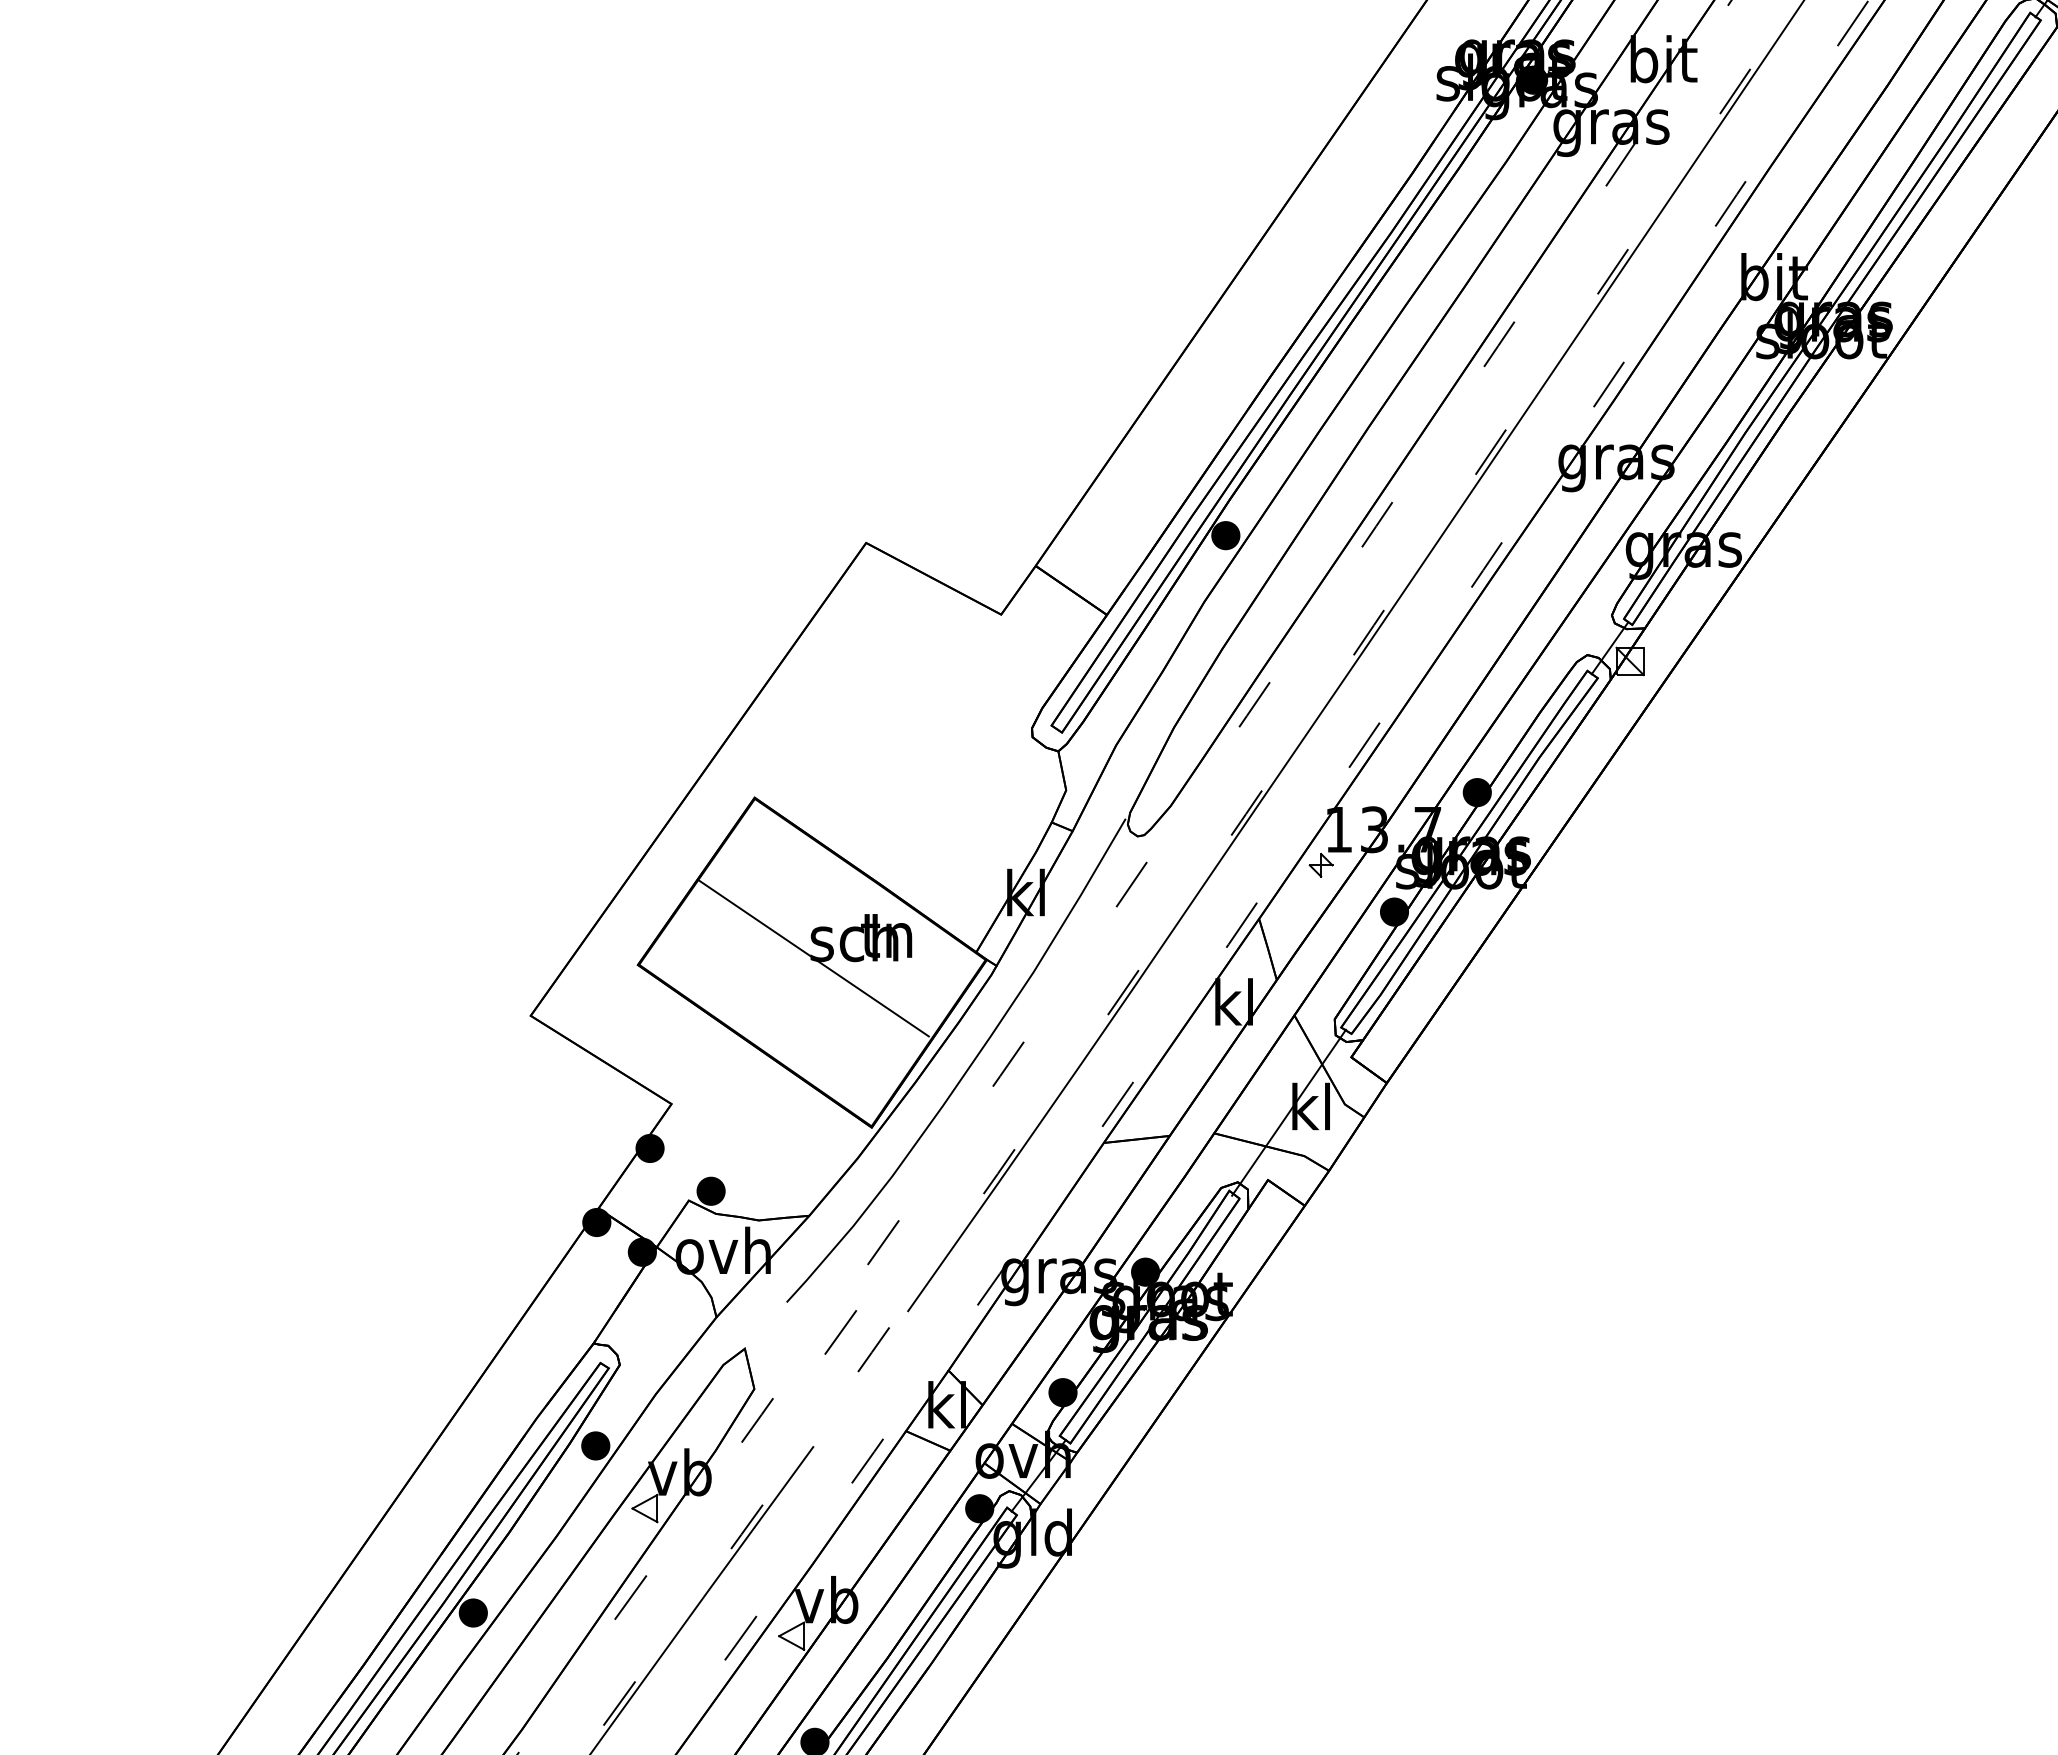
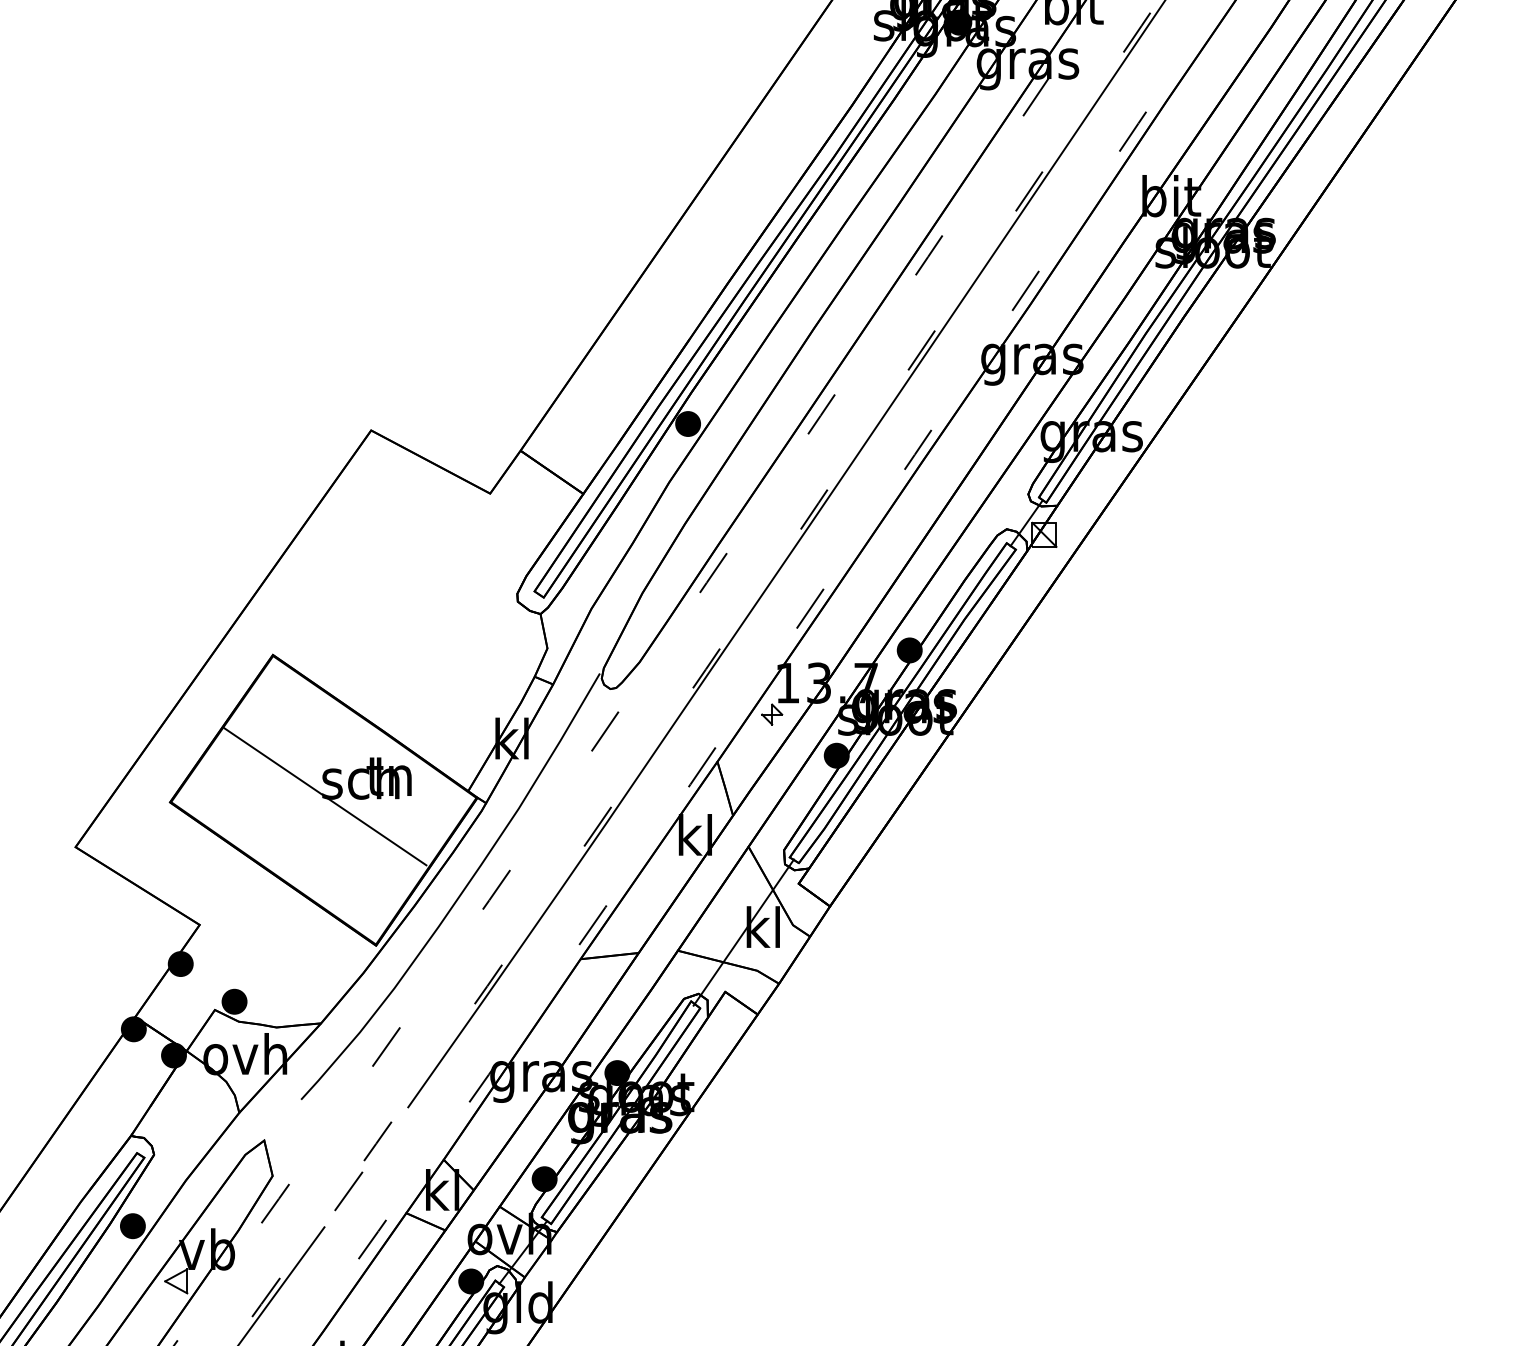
line: (840, 1332) -> (348, 1191), moved

